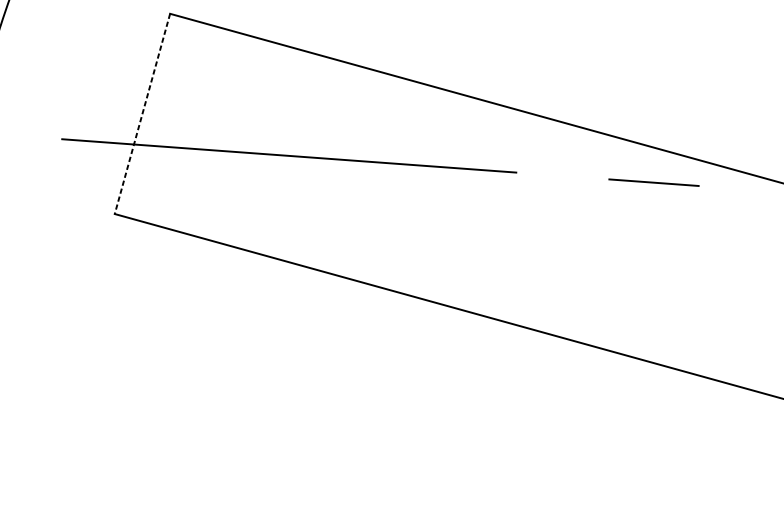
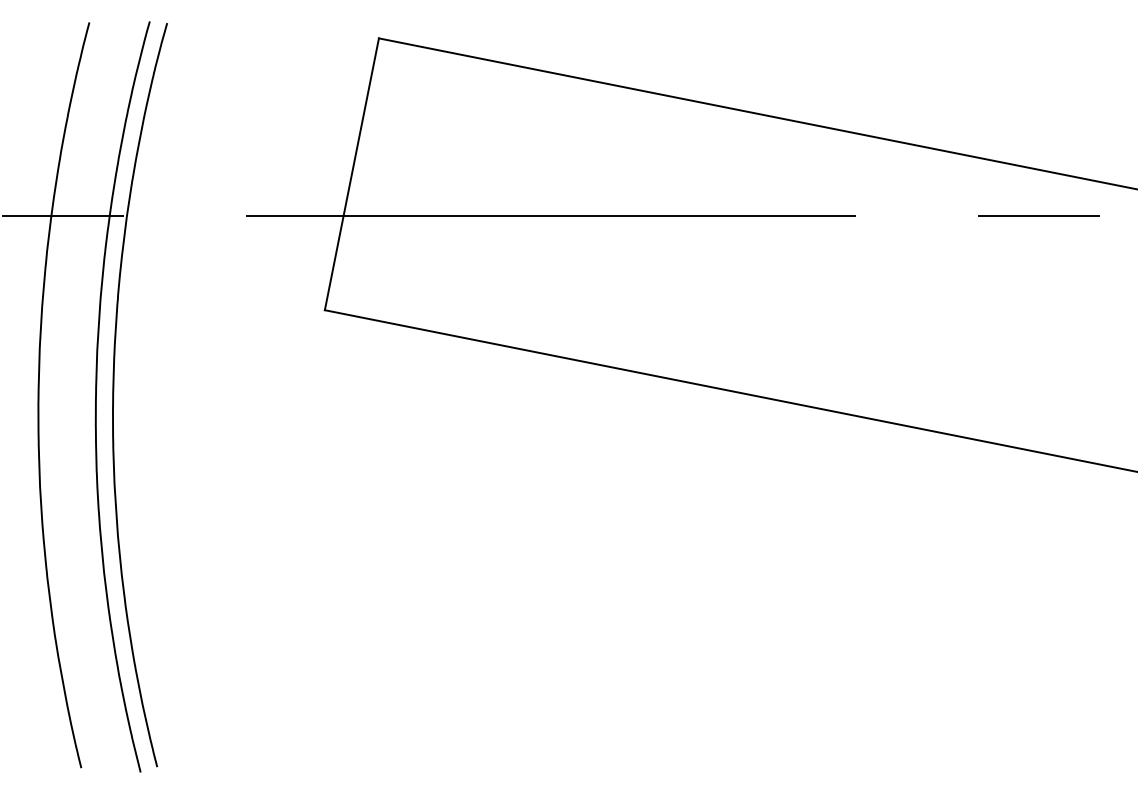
line: (142, 114) -> (351, 174), dashed -> solid

